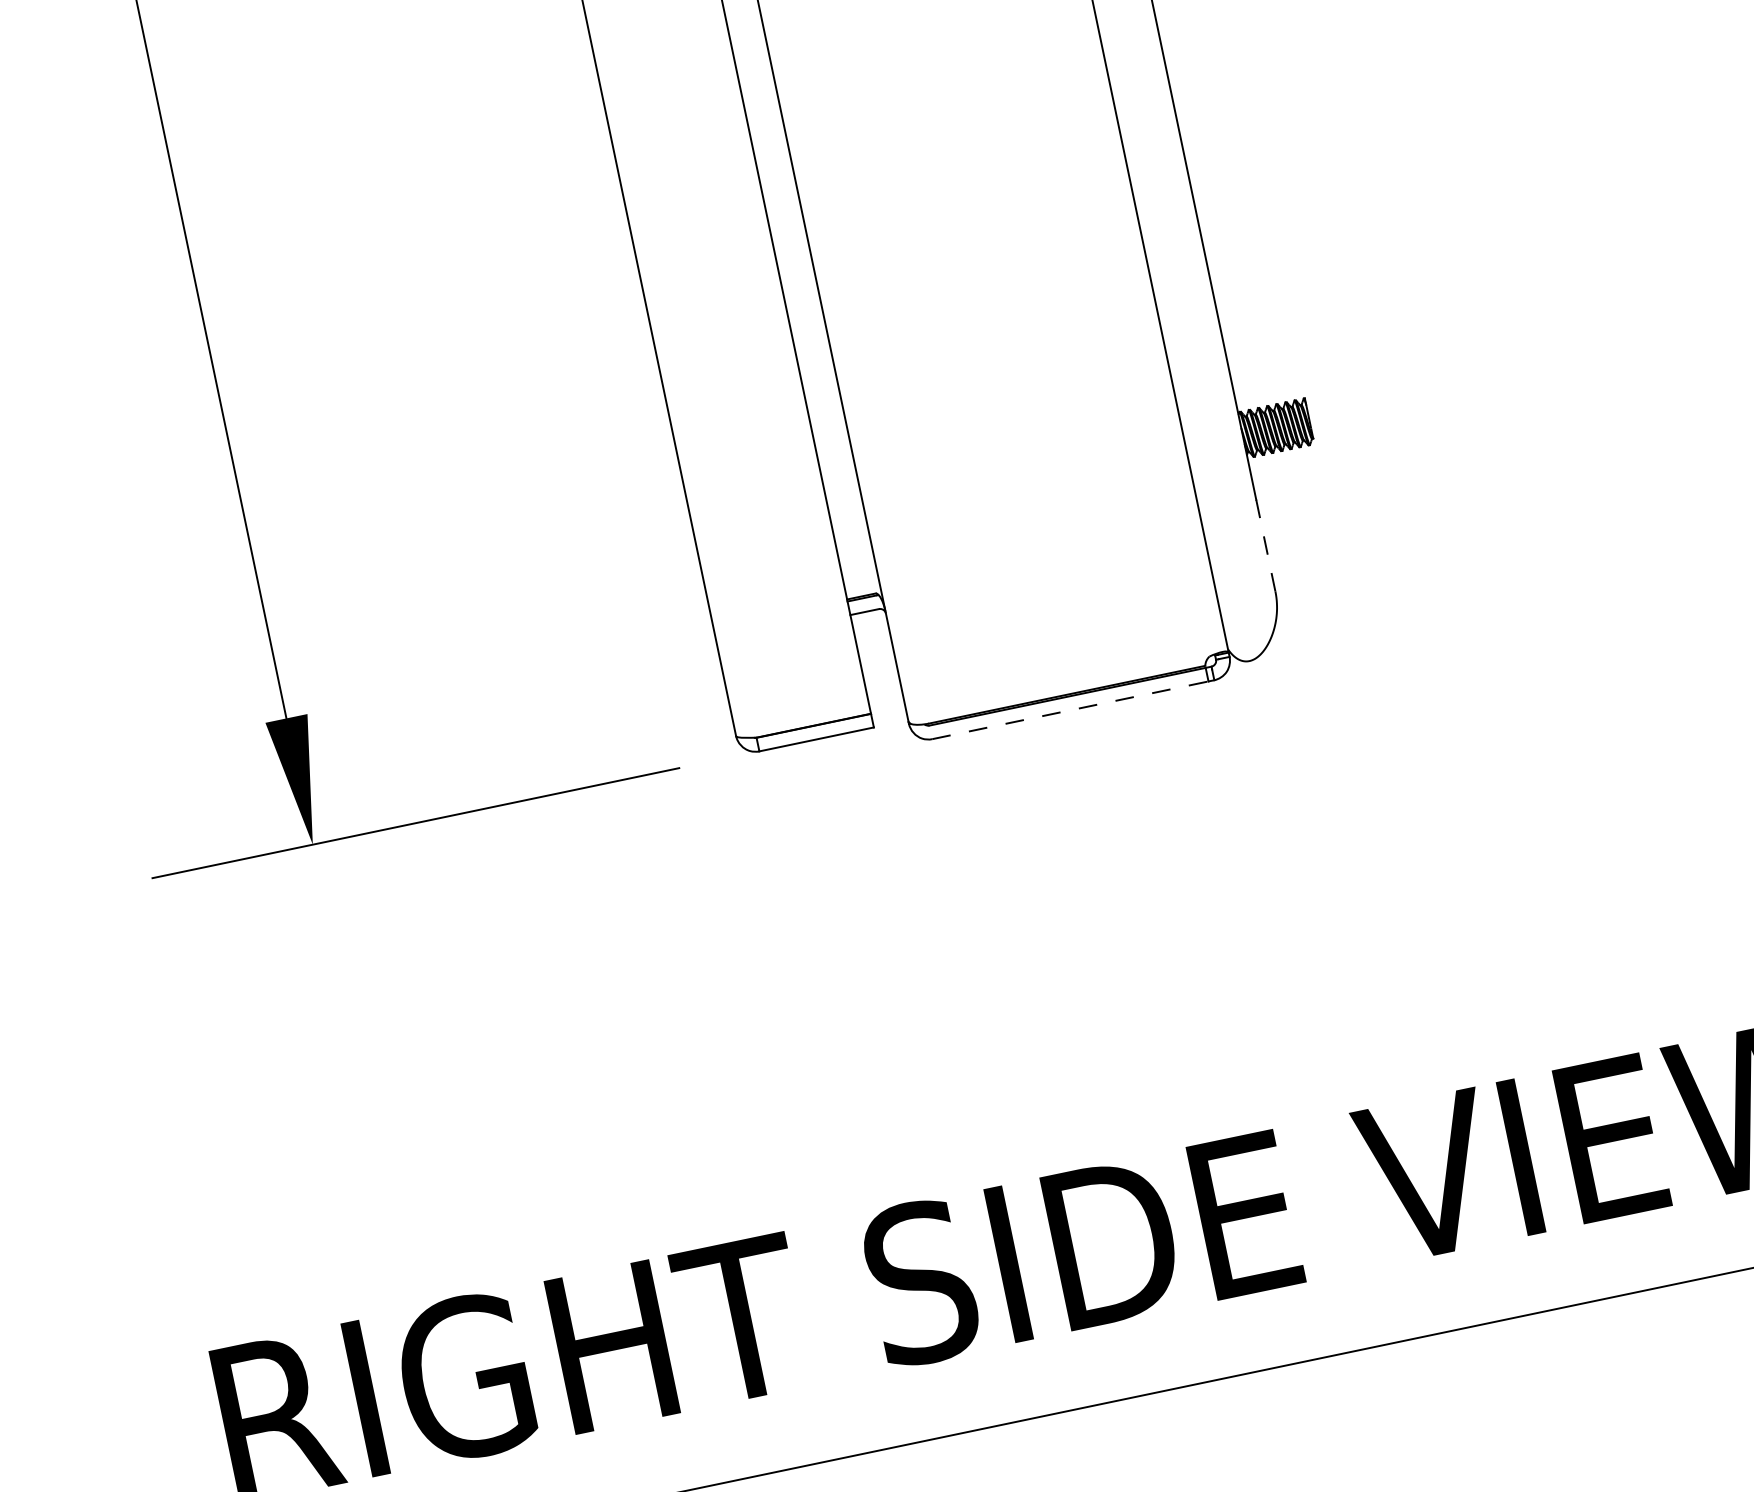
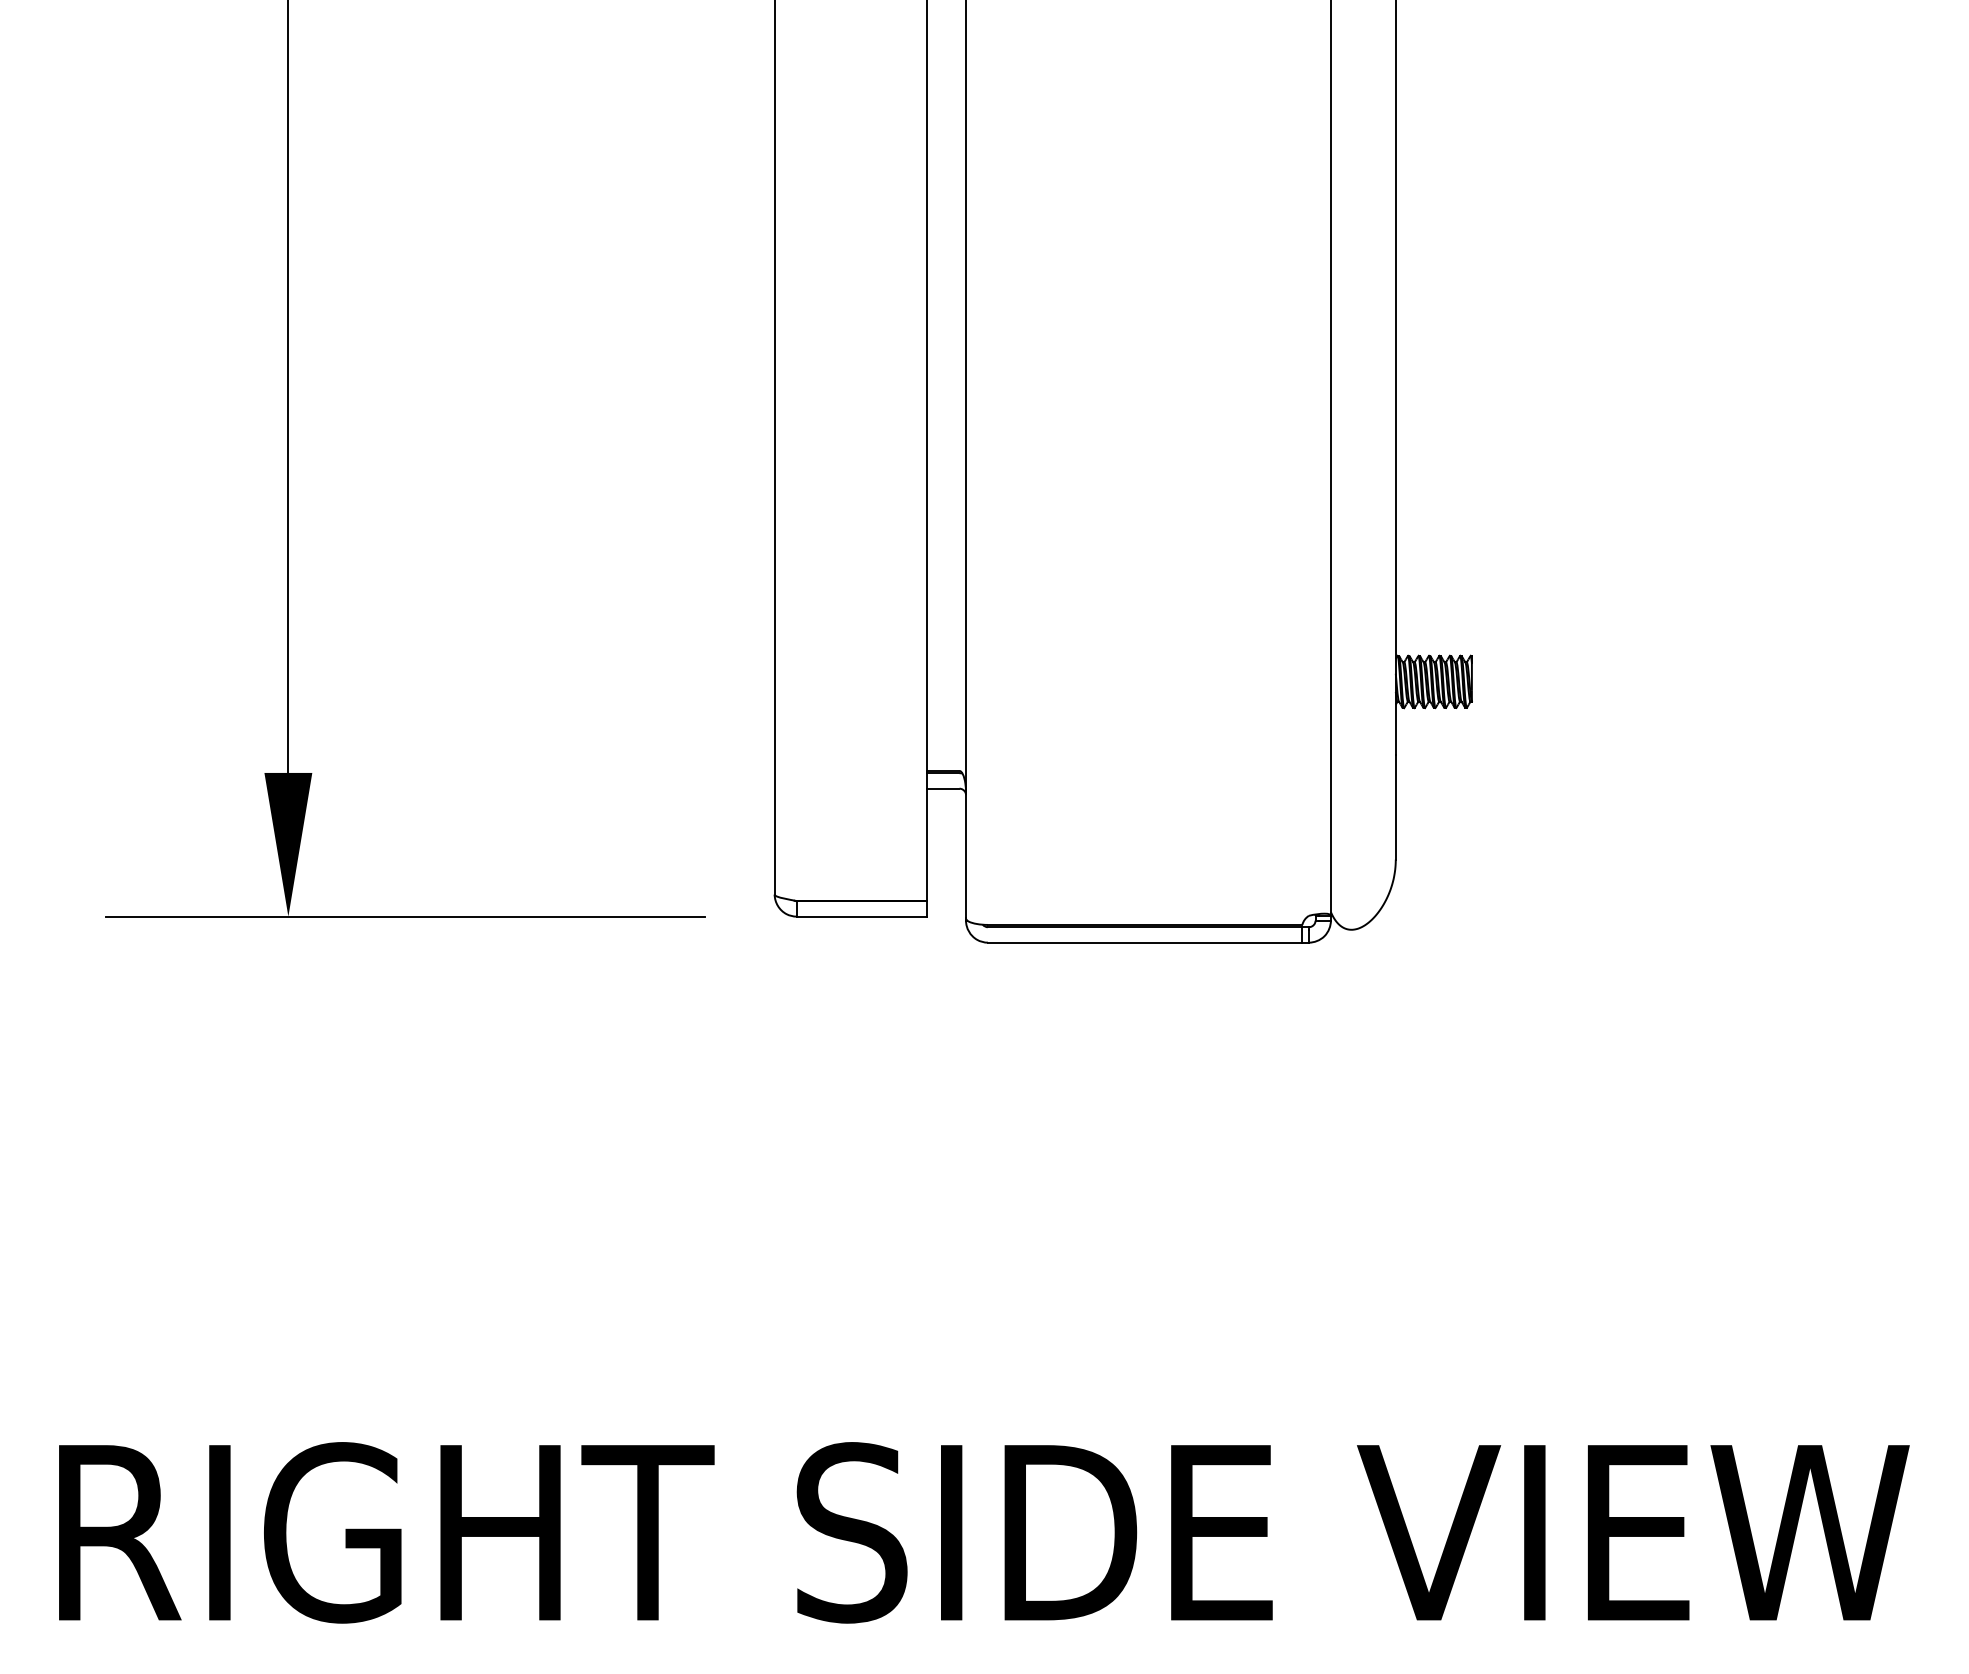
line: (1265, 545) -> (1395, 807), dashed -> solid
line: (1070, 710) -> (1145, 942), dashed -> solid

